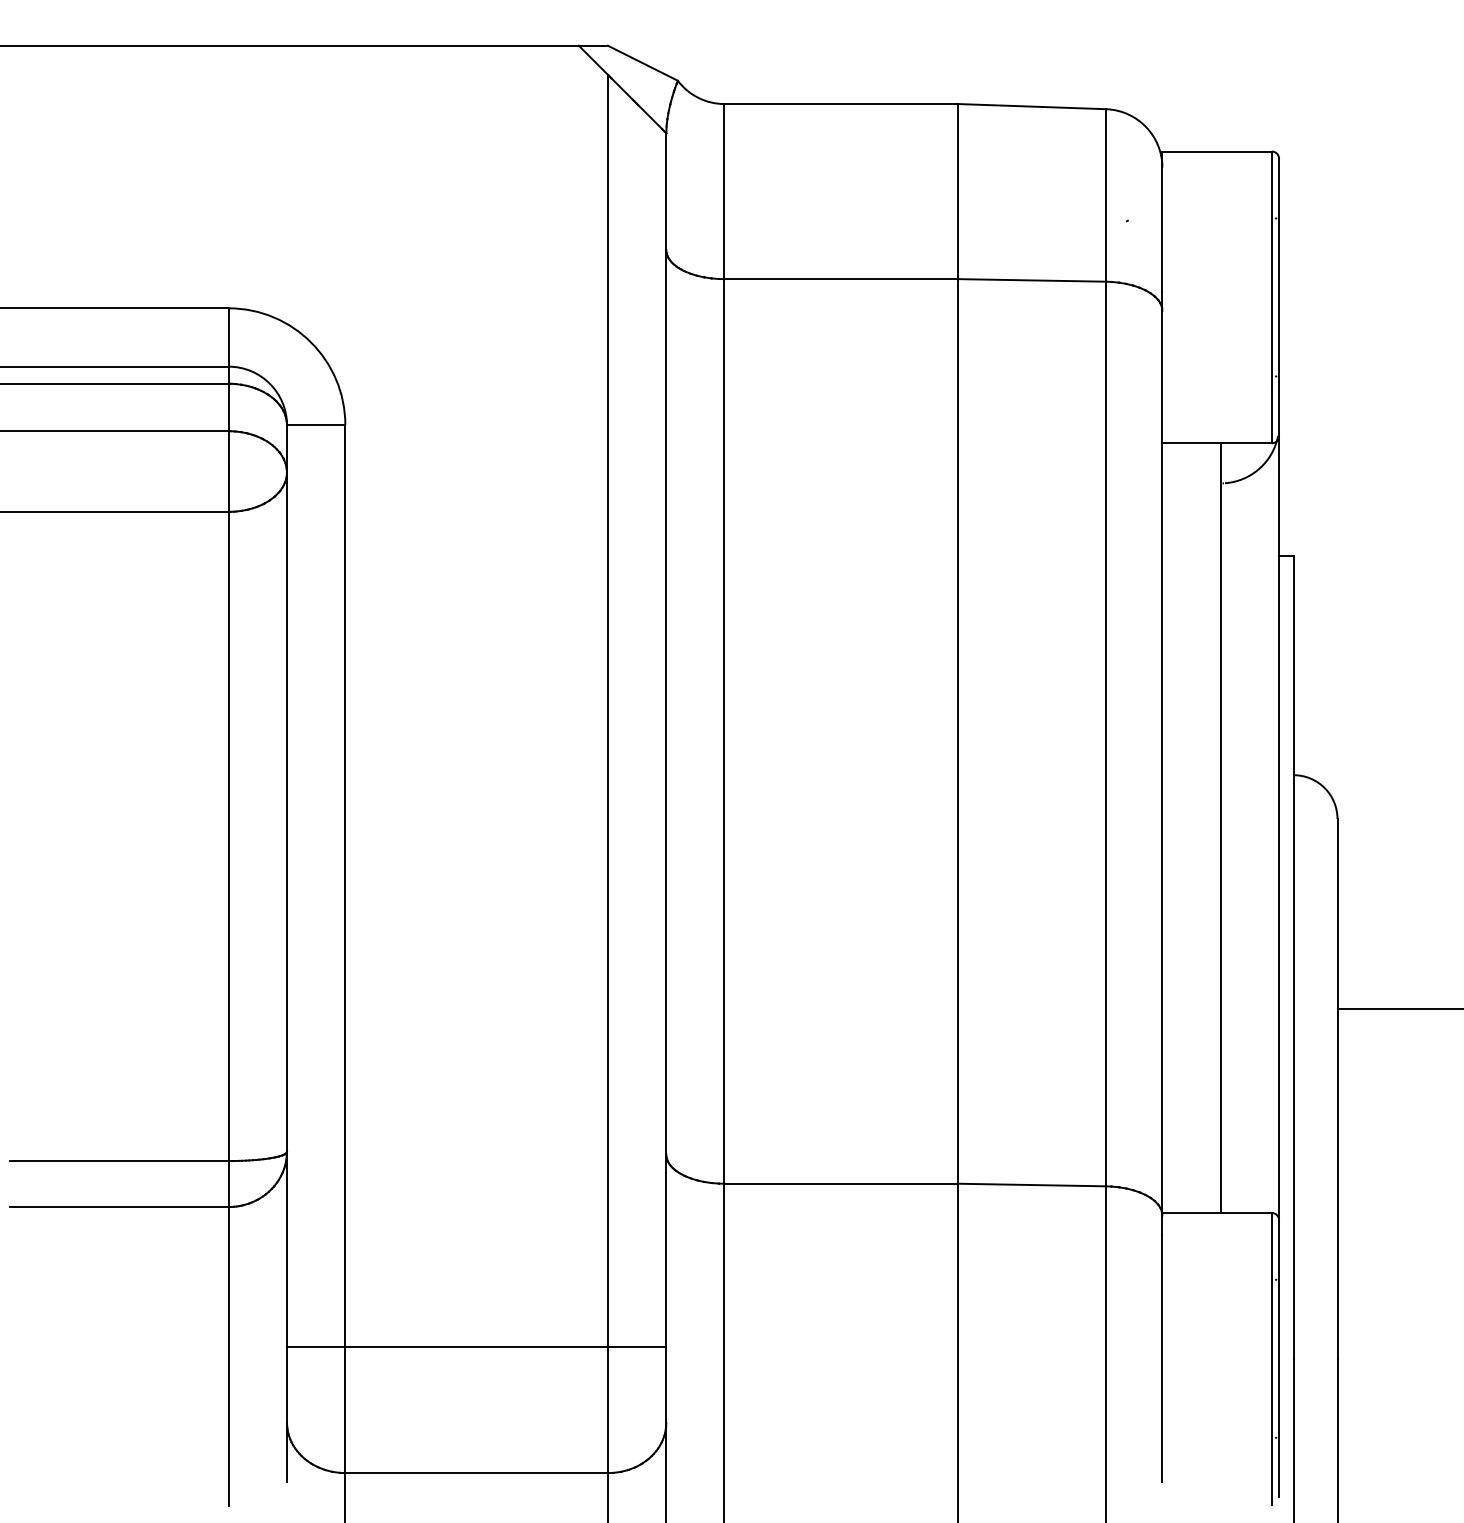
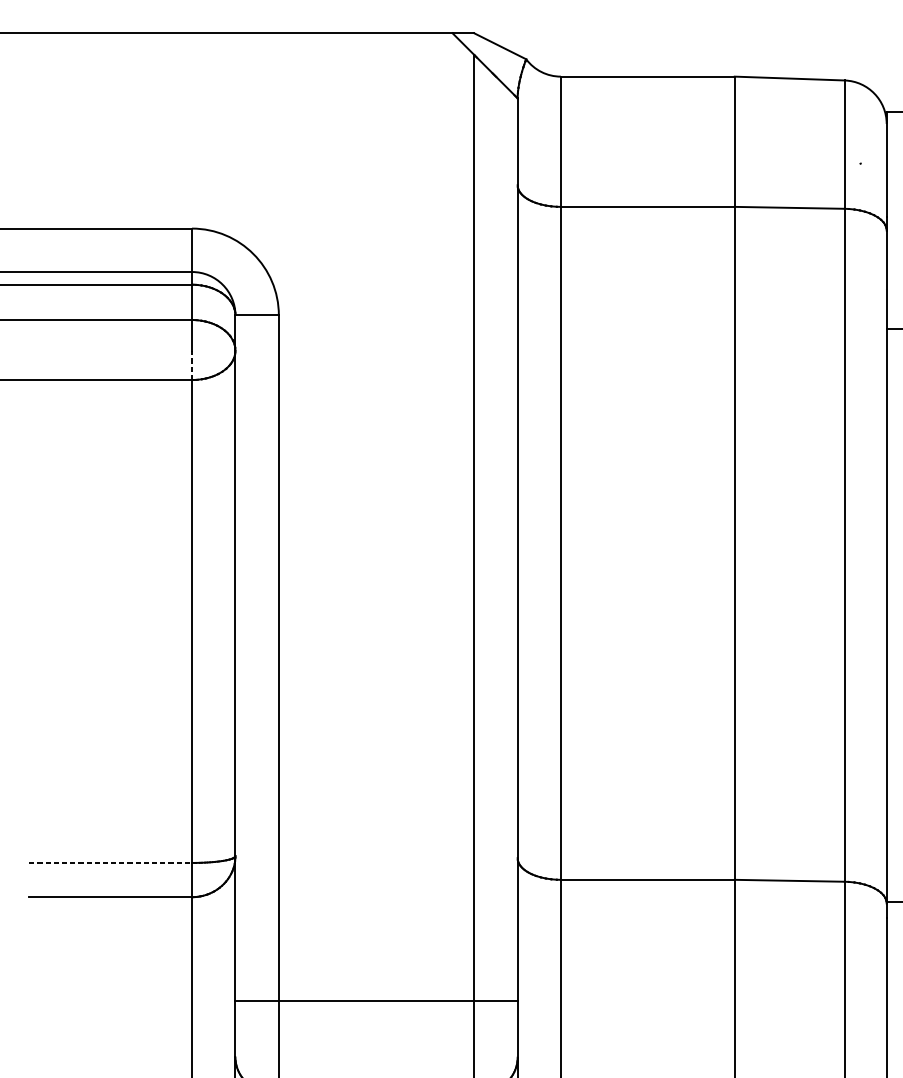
line: (228, 492) -> (191, 365), solid -> dashed
line: (119, 1161) -> (110, 863), solid -> dashed

